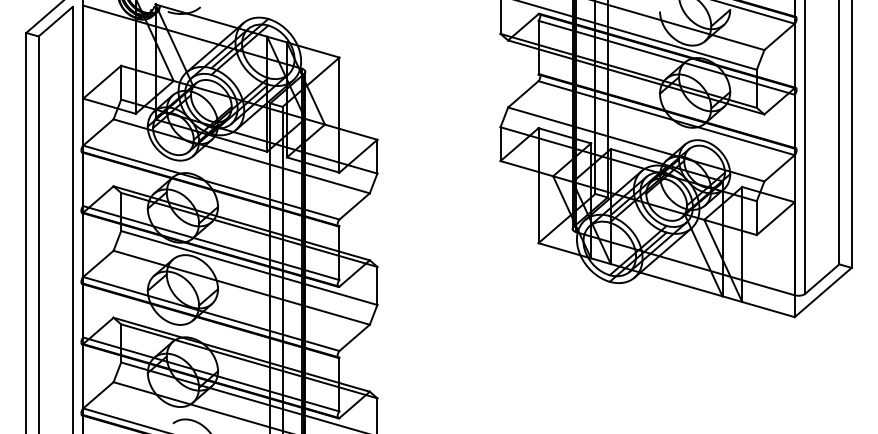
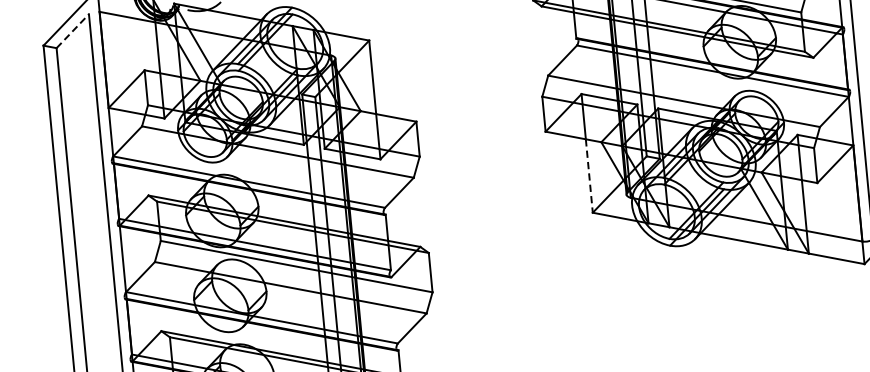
line: (55, 21) -> (72, 31), solid -> dashed
line: (538, 207) -> (589, 175), solid -> dashed

